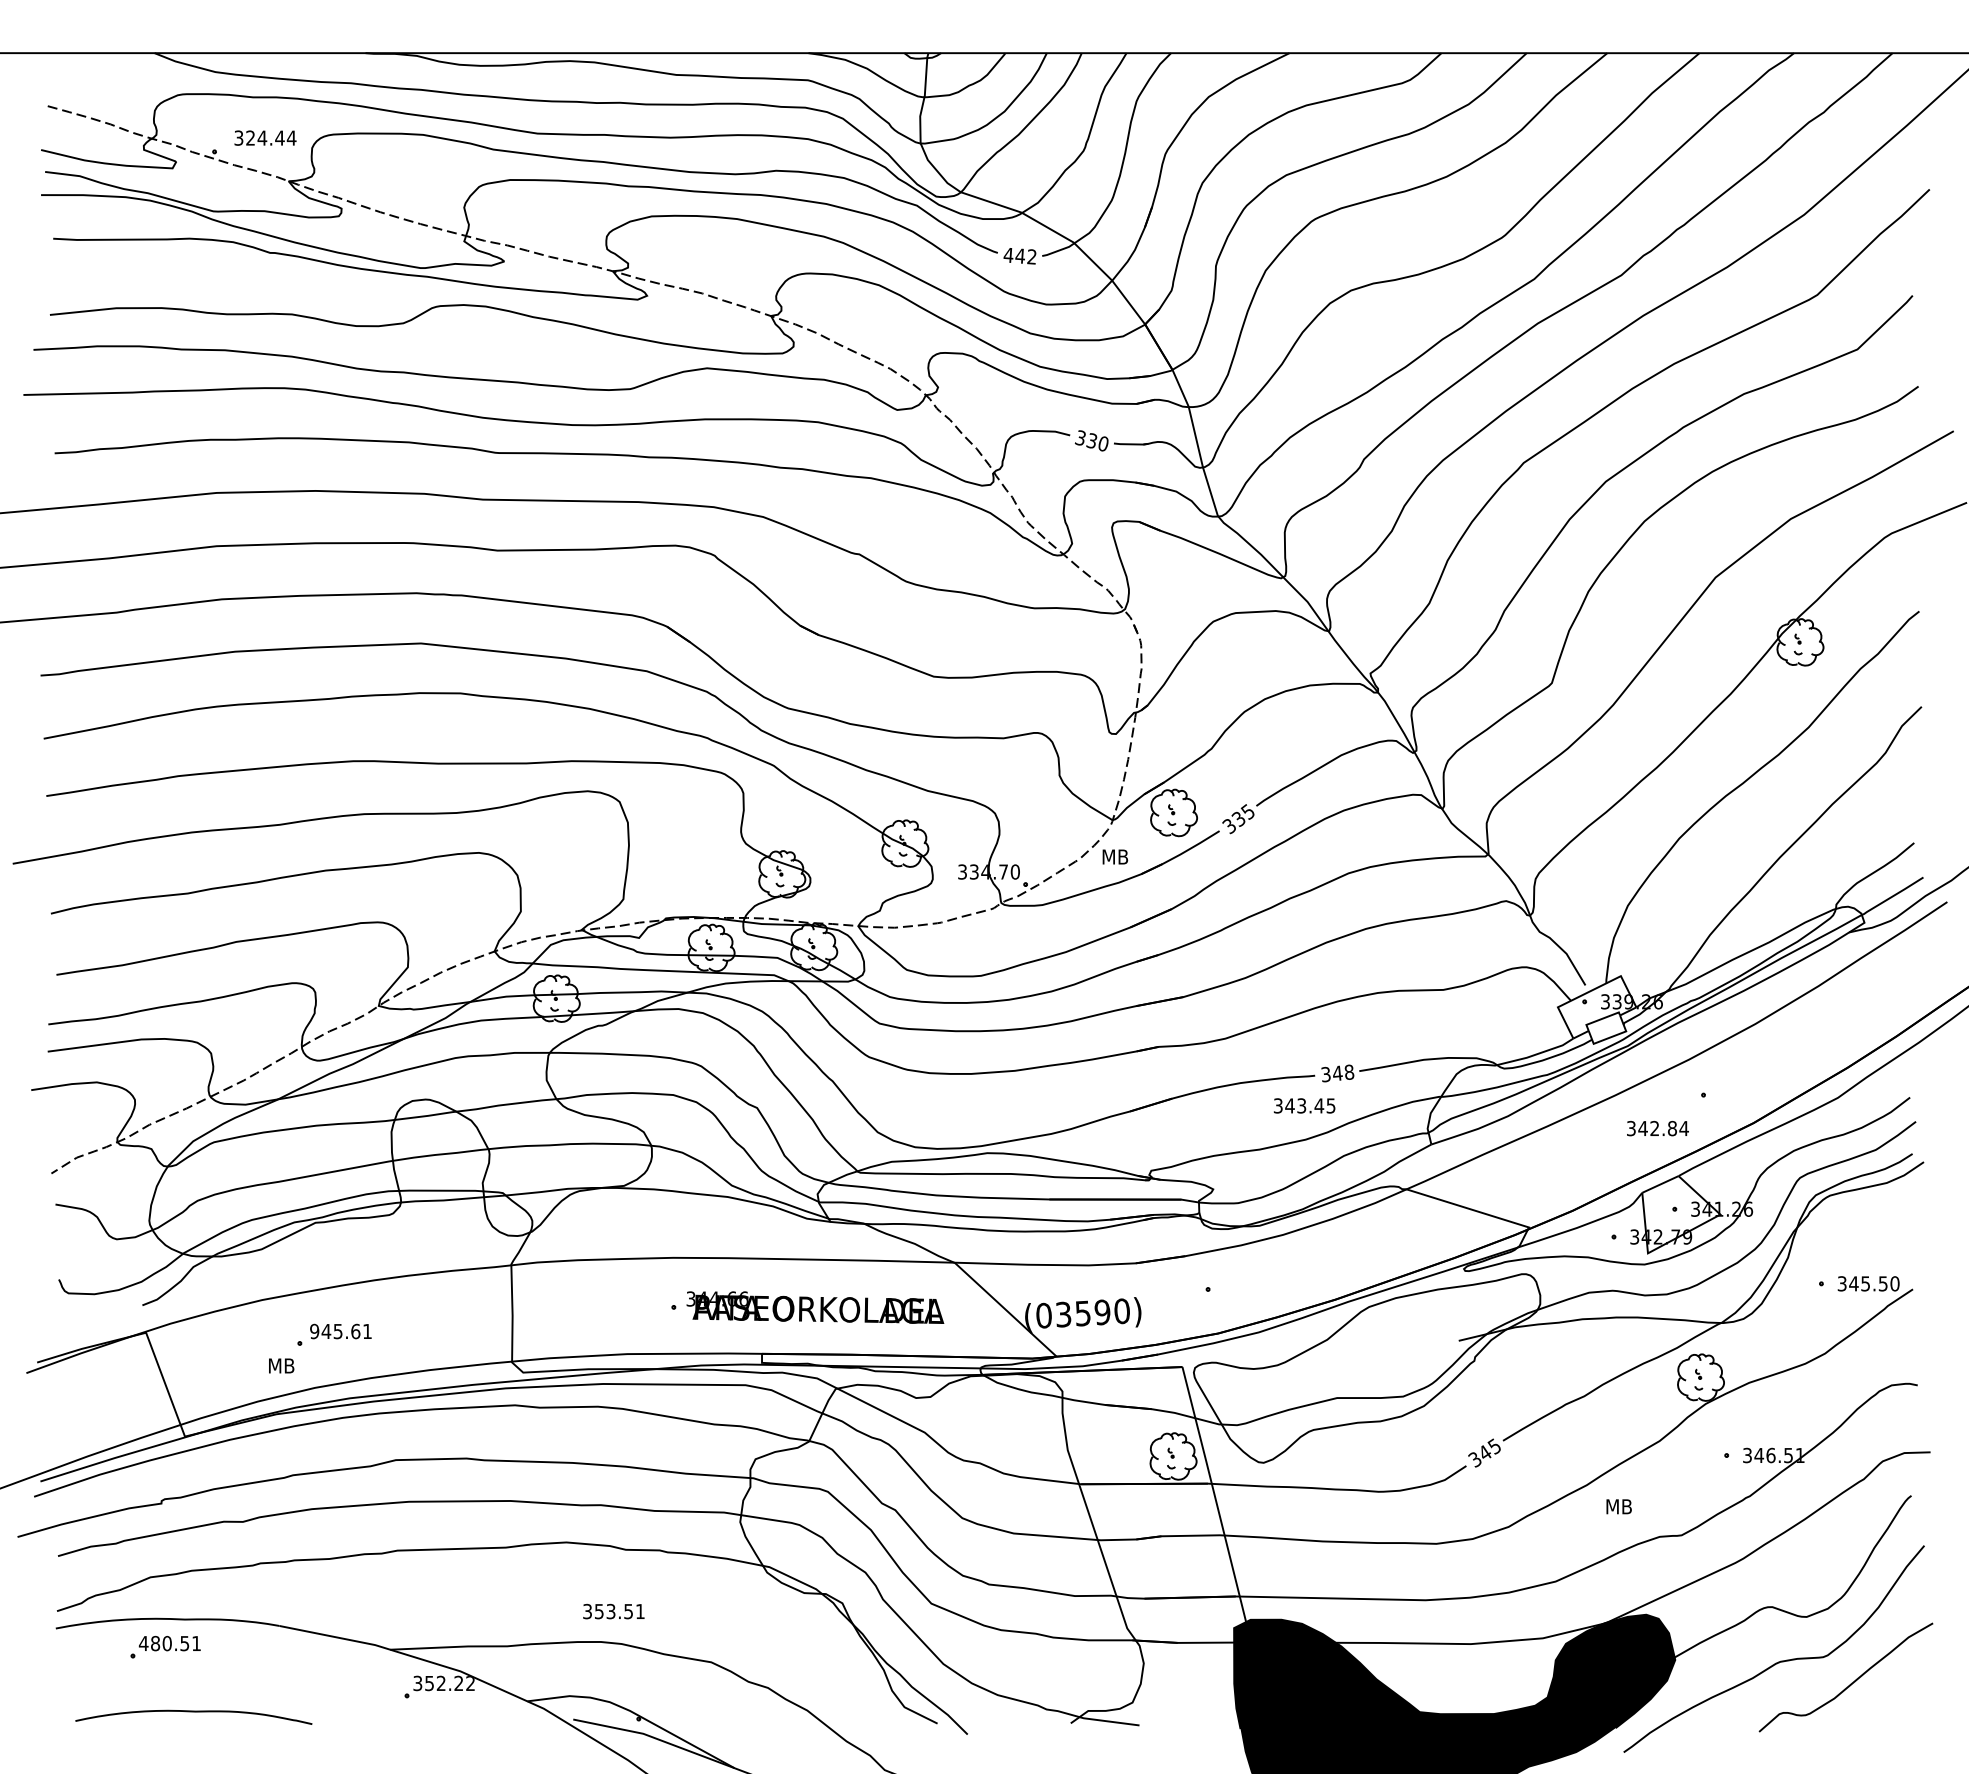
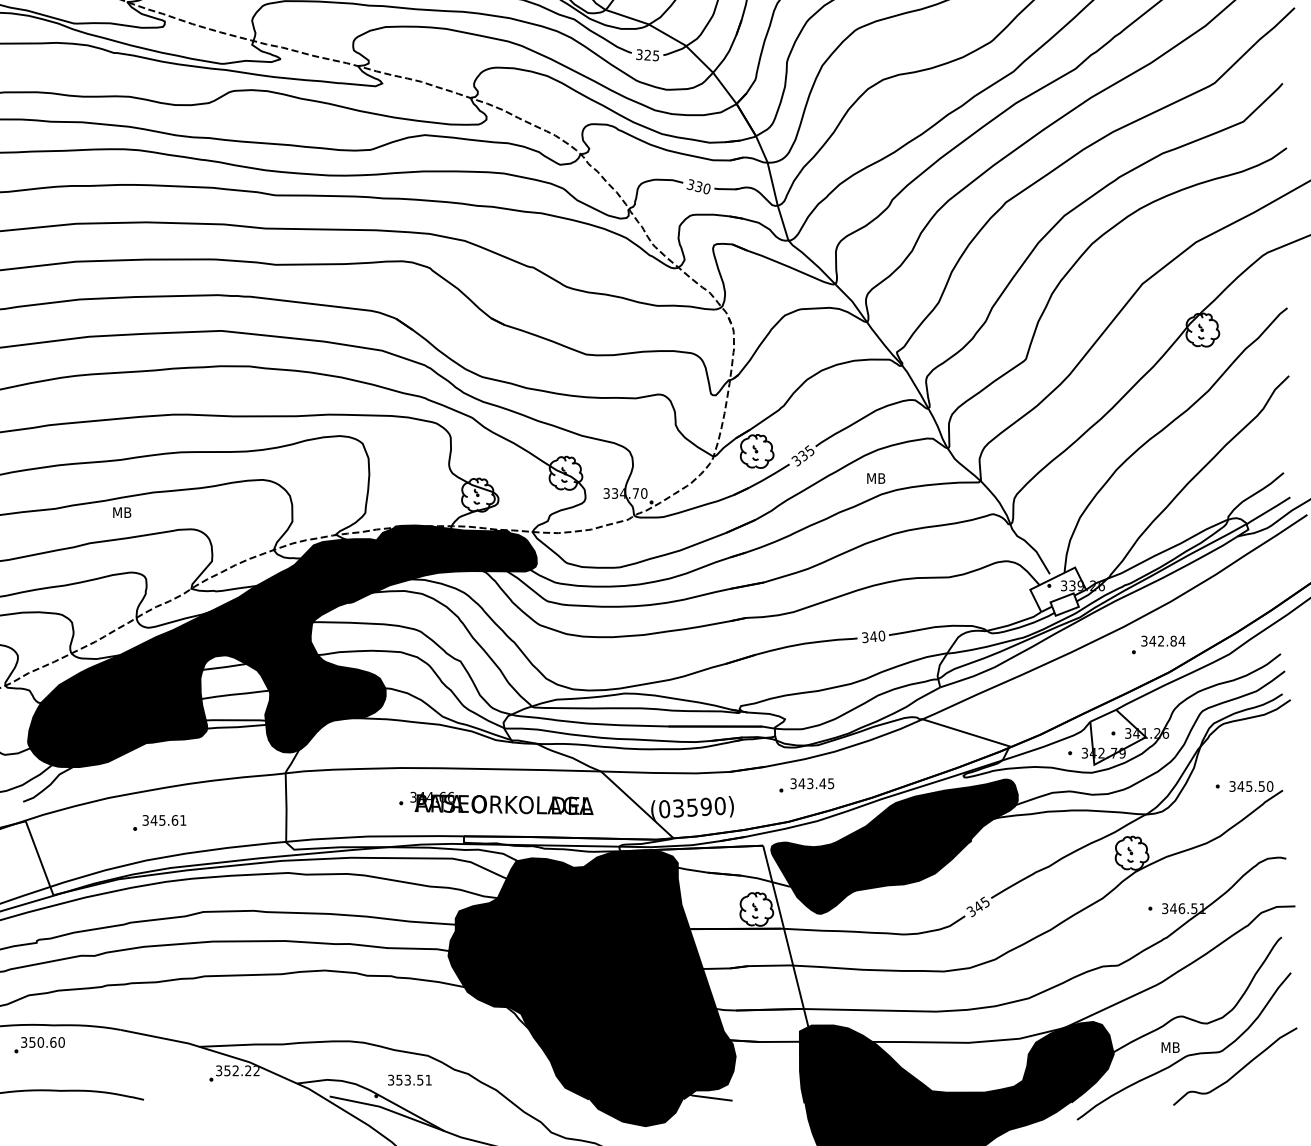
text: (1019, 255) -> (647, 54), 442 -> 325
text: (1115, 856) -> (876, 478), moved
text: (1349, 1071) -> (881, 635), 348 -> 340
fill: (506, 1086) -> (282, 646), added
text: (1304, 1105) -> (812, 783), moved
text: (1657, 1128) -> (1163, 641), moved
text: (314, 1331) -> (145, 820), 945.61 -> 345.61
text: (281, 1365) -> (122, 512), moved
fill: (1366, 1368) -> (894, 846), added
text: (1618, 1506) -> (1170, 1047), moved
fill: (941, 1568) -> (591, 989), added
text: (613, 1611) -> (409, 1080), moved
text: (169, 1643) -> (42, 1042), 480.51 -> 350.60

